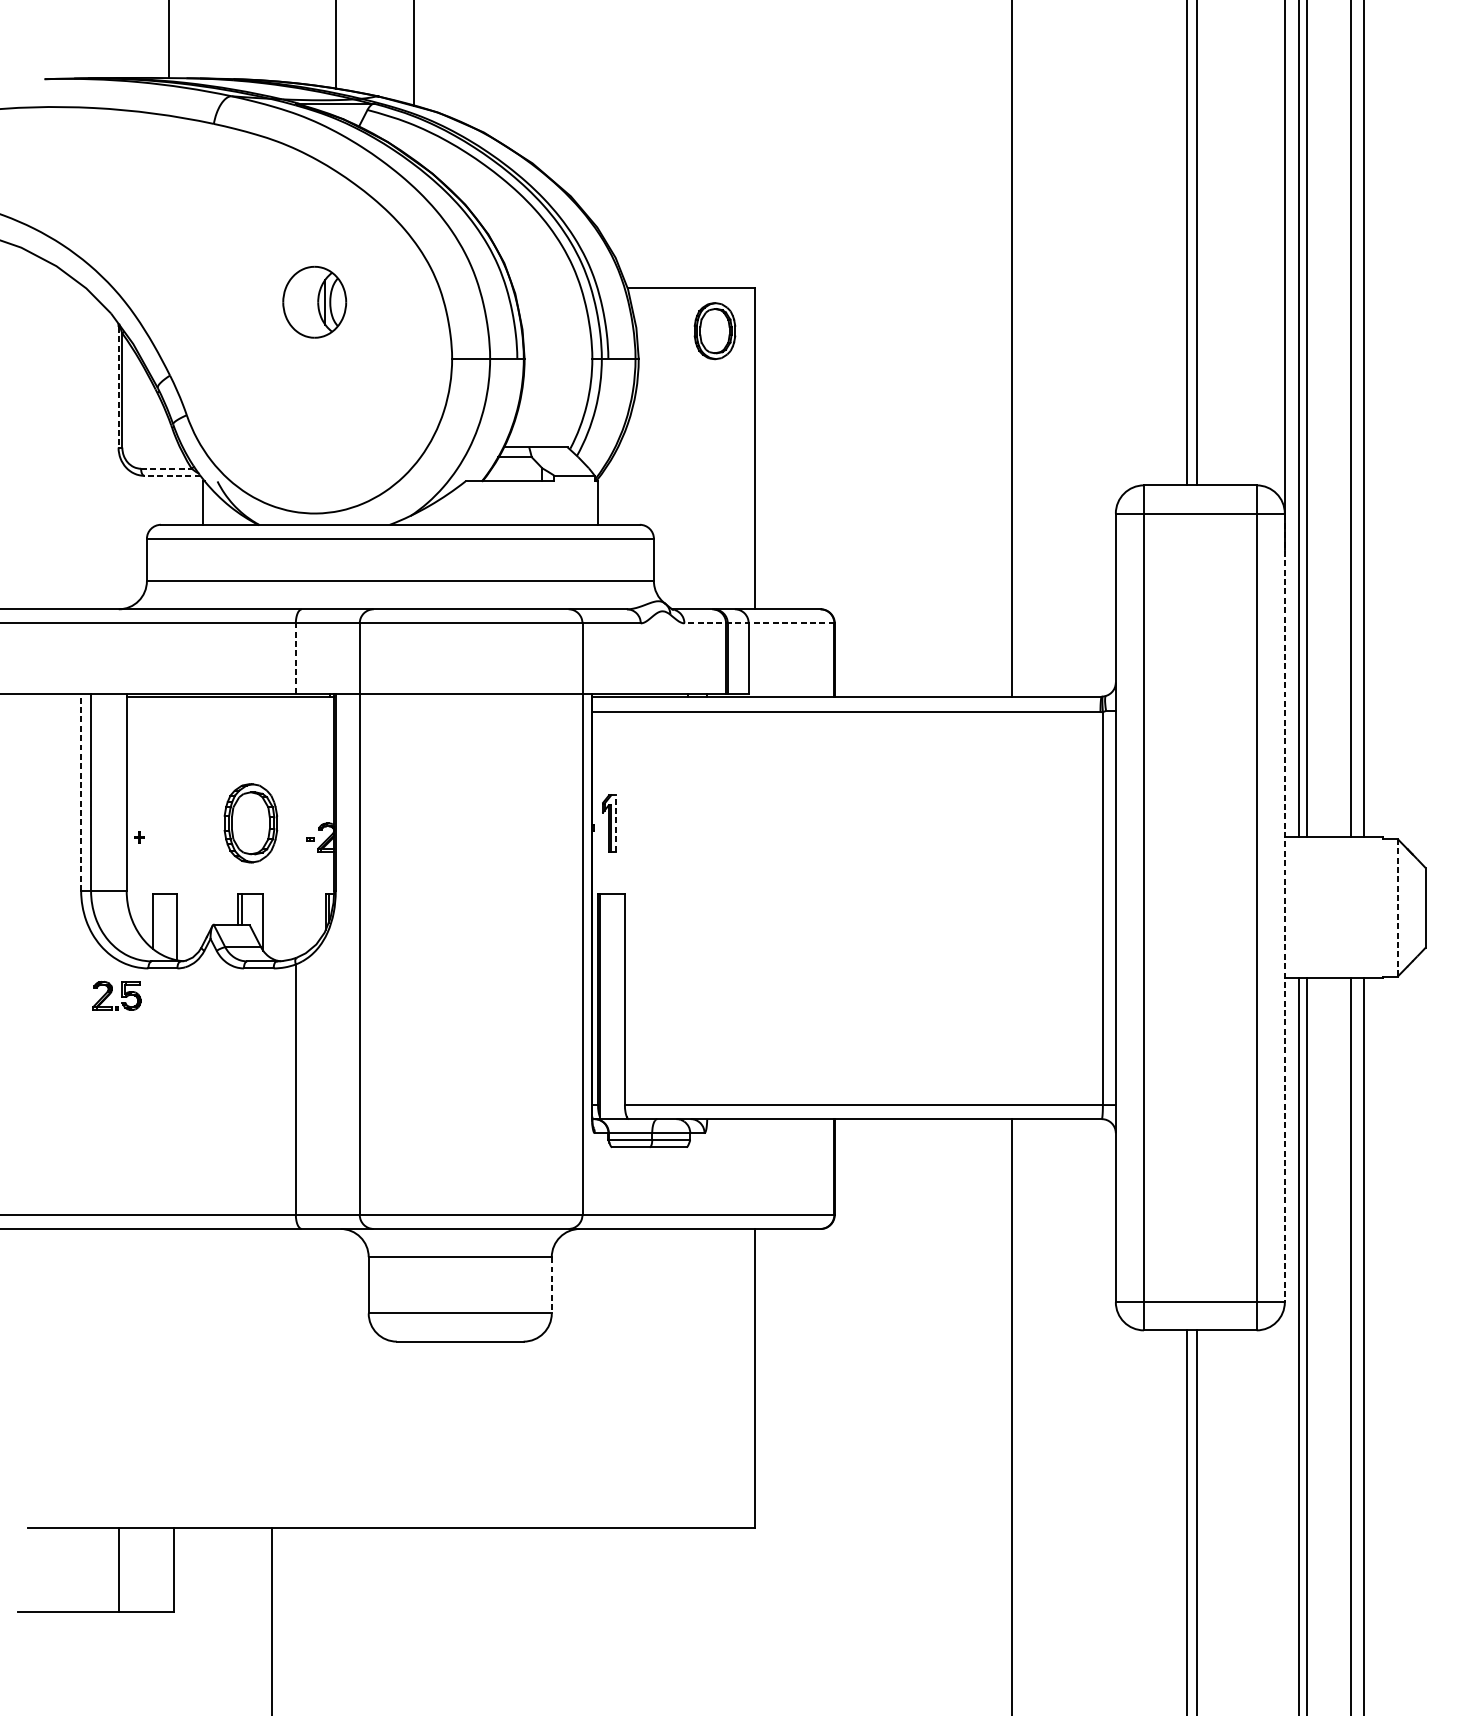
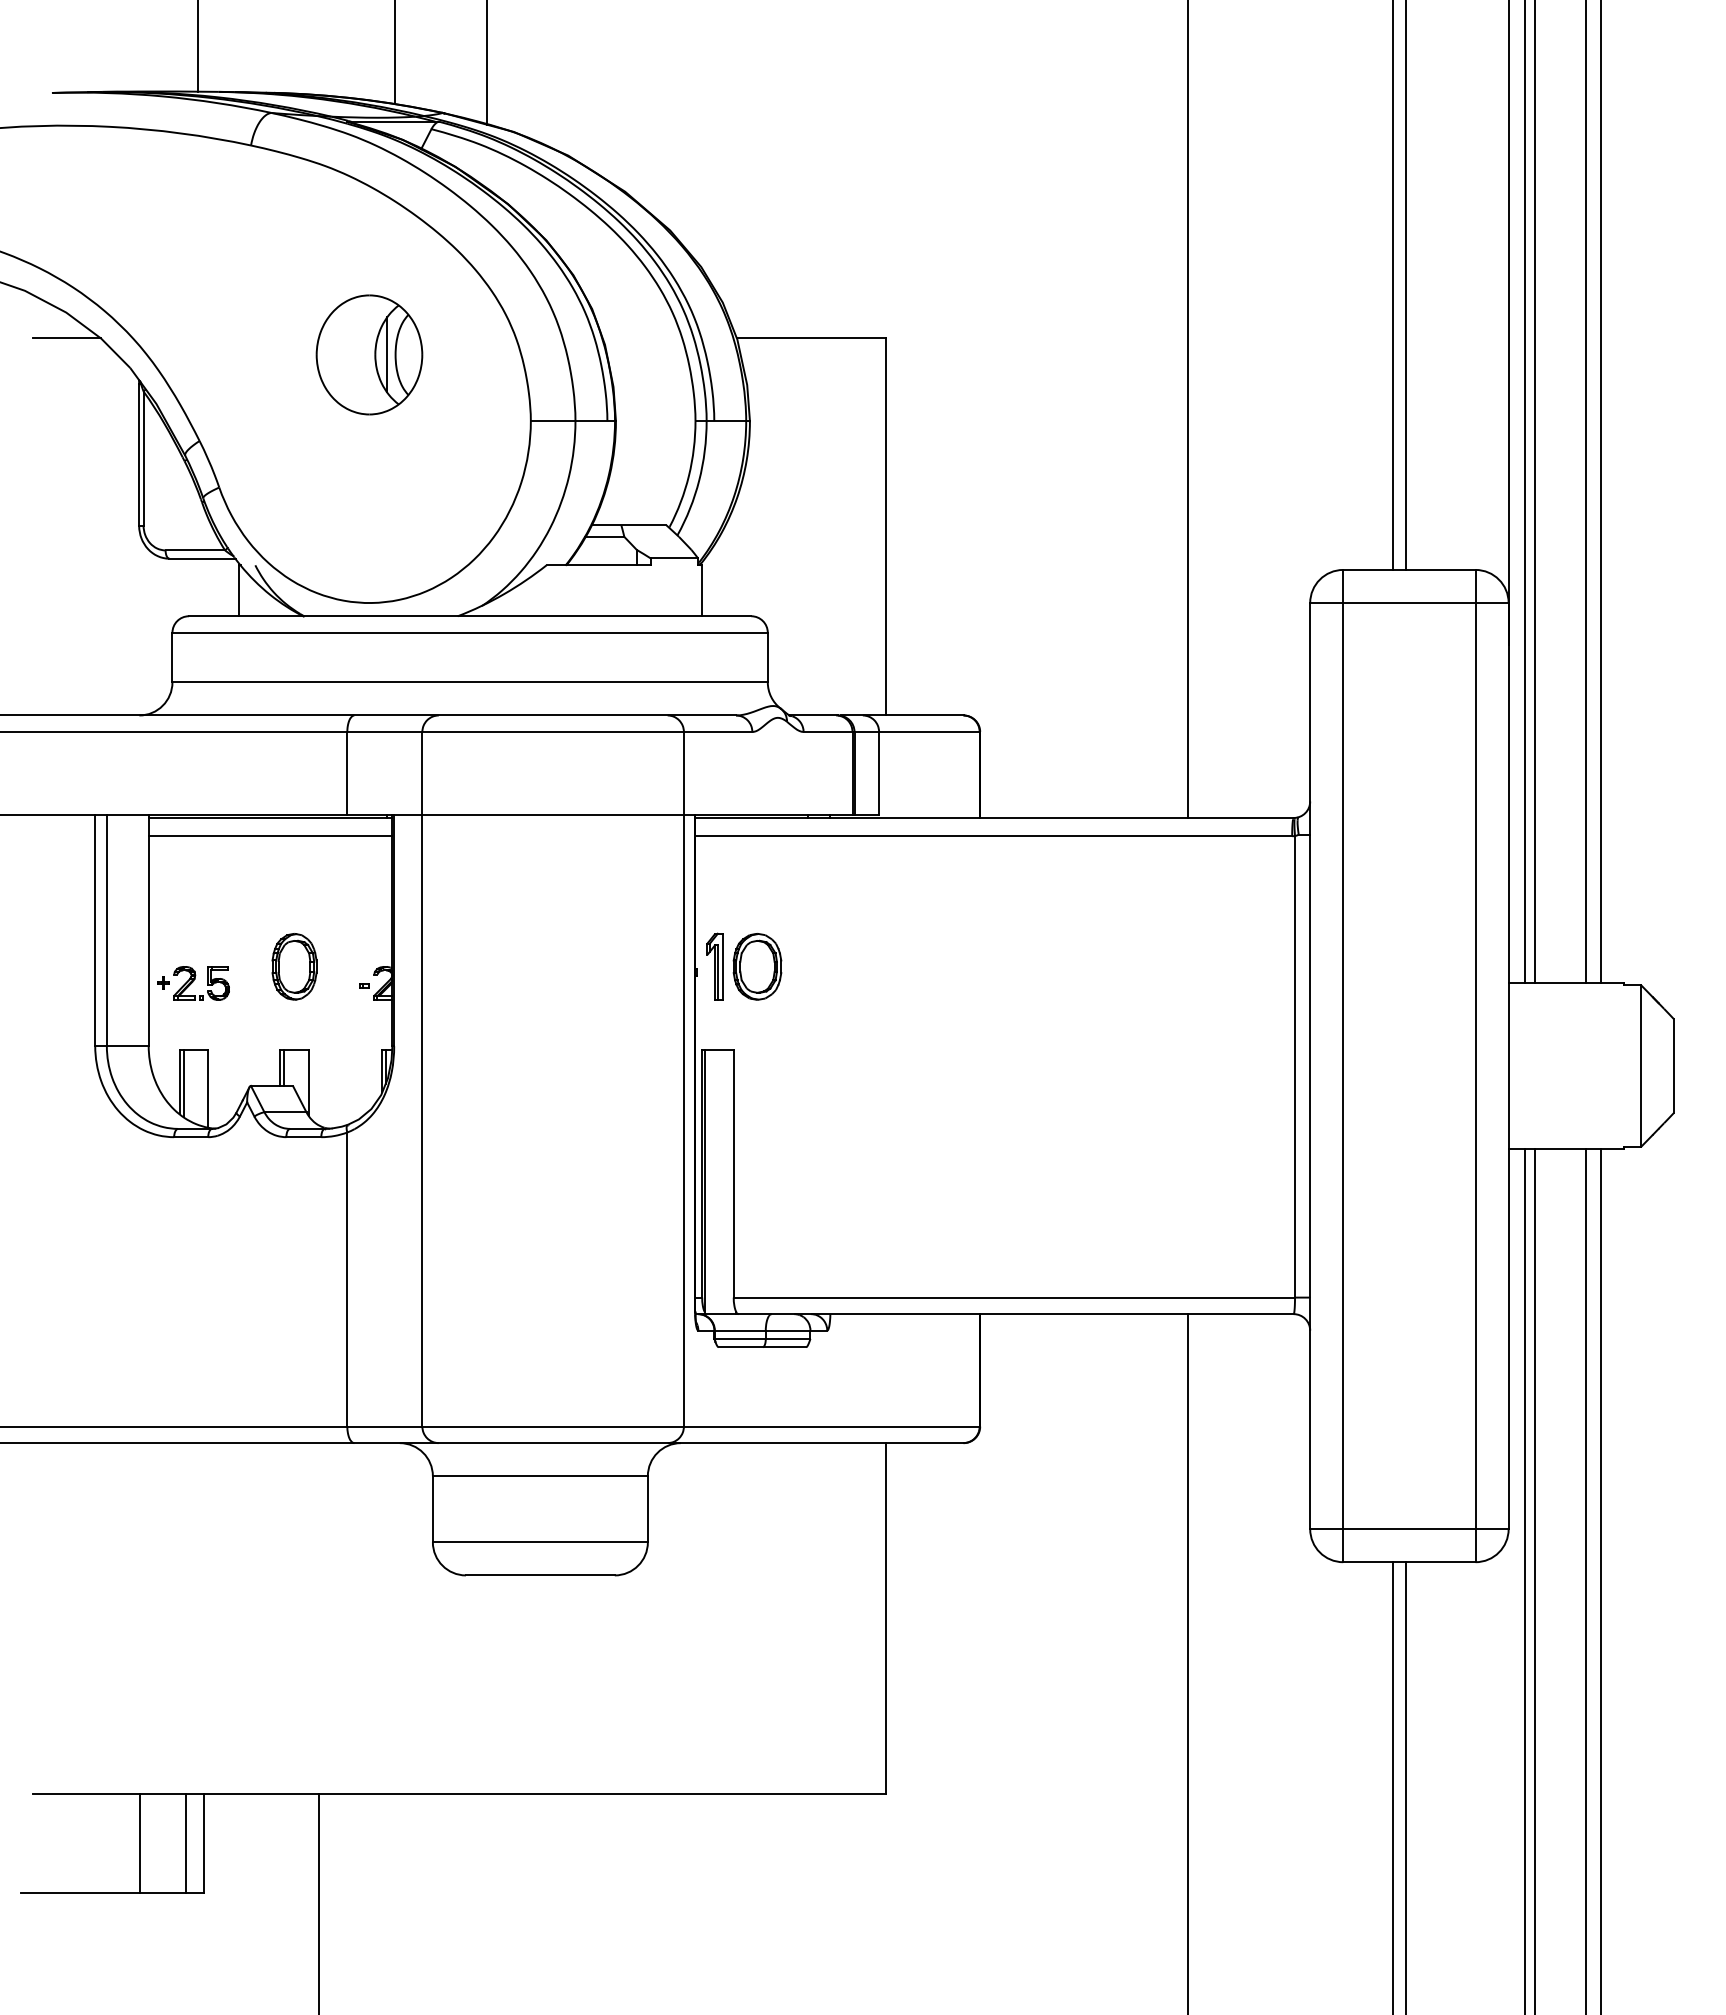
line: (56, 288) -> (66, 338), added
part: (314, 301) -> (369, 354), size x1.43
part: (714, 330) -> (757, 966), moved
line: (118, 387) -> (139, 454), dashed -> solid
line: (166, 468) -> (195, 550), dashed -> solid
line: (172, 475) -> (202, 558), dashed -> solid
line: (759, 623) -> (891, 732), dashed -> solid
line: (296, 657) -> (347, 772), dashed -> solid
line: (230, 712) -> (270, 836), added
line: (81, 792) -> (95, 930), dashed -> solid
part: (250, 823) -> (294, 966), size x0.71
line: (616, 823) -> (723, 966), dashed -> solid
line: (1284, 908) -> (1508, 1066), dashed -> solid
line: (1397, 908) -> (1640, 1066), dashed -> solid
line: (156, 921) -> (183, 1082), added
part: (117, 995) -> (201, 983), moved
line: (551, 1285) -> (647, 1509), dashed -> solid
line: (158, 1569) -> (185, 1842), added

